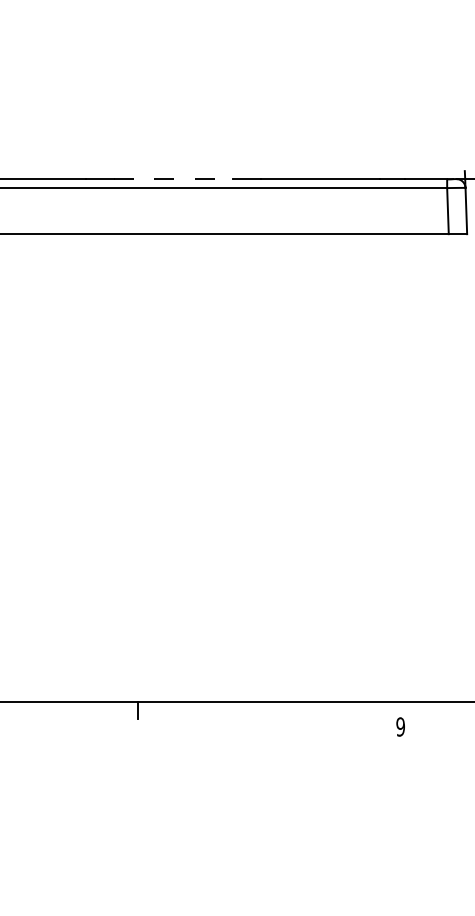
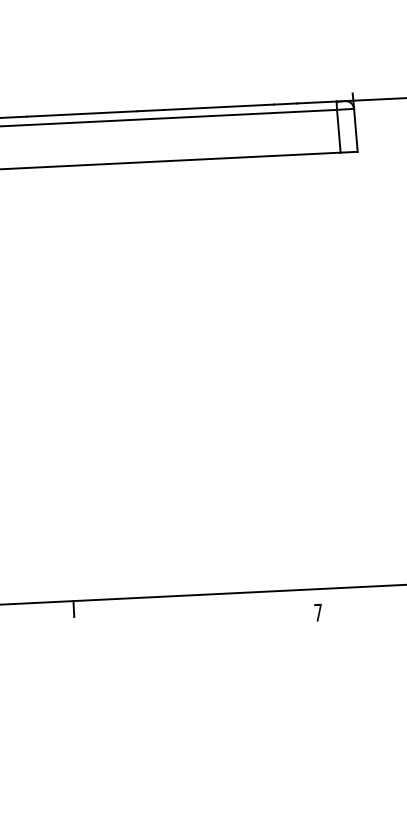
line: (173, 179) -> (82, 114), dashed -> solid
text: (400, 726) -> (318, 612), 9 -> 7

